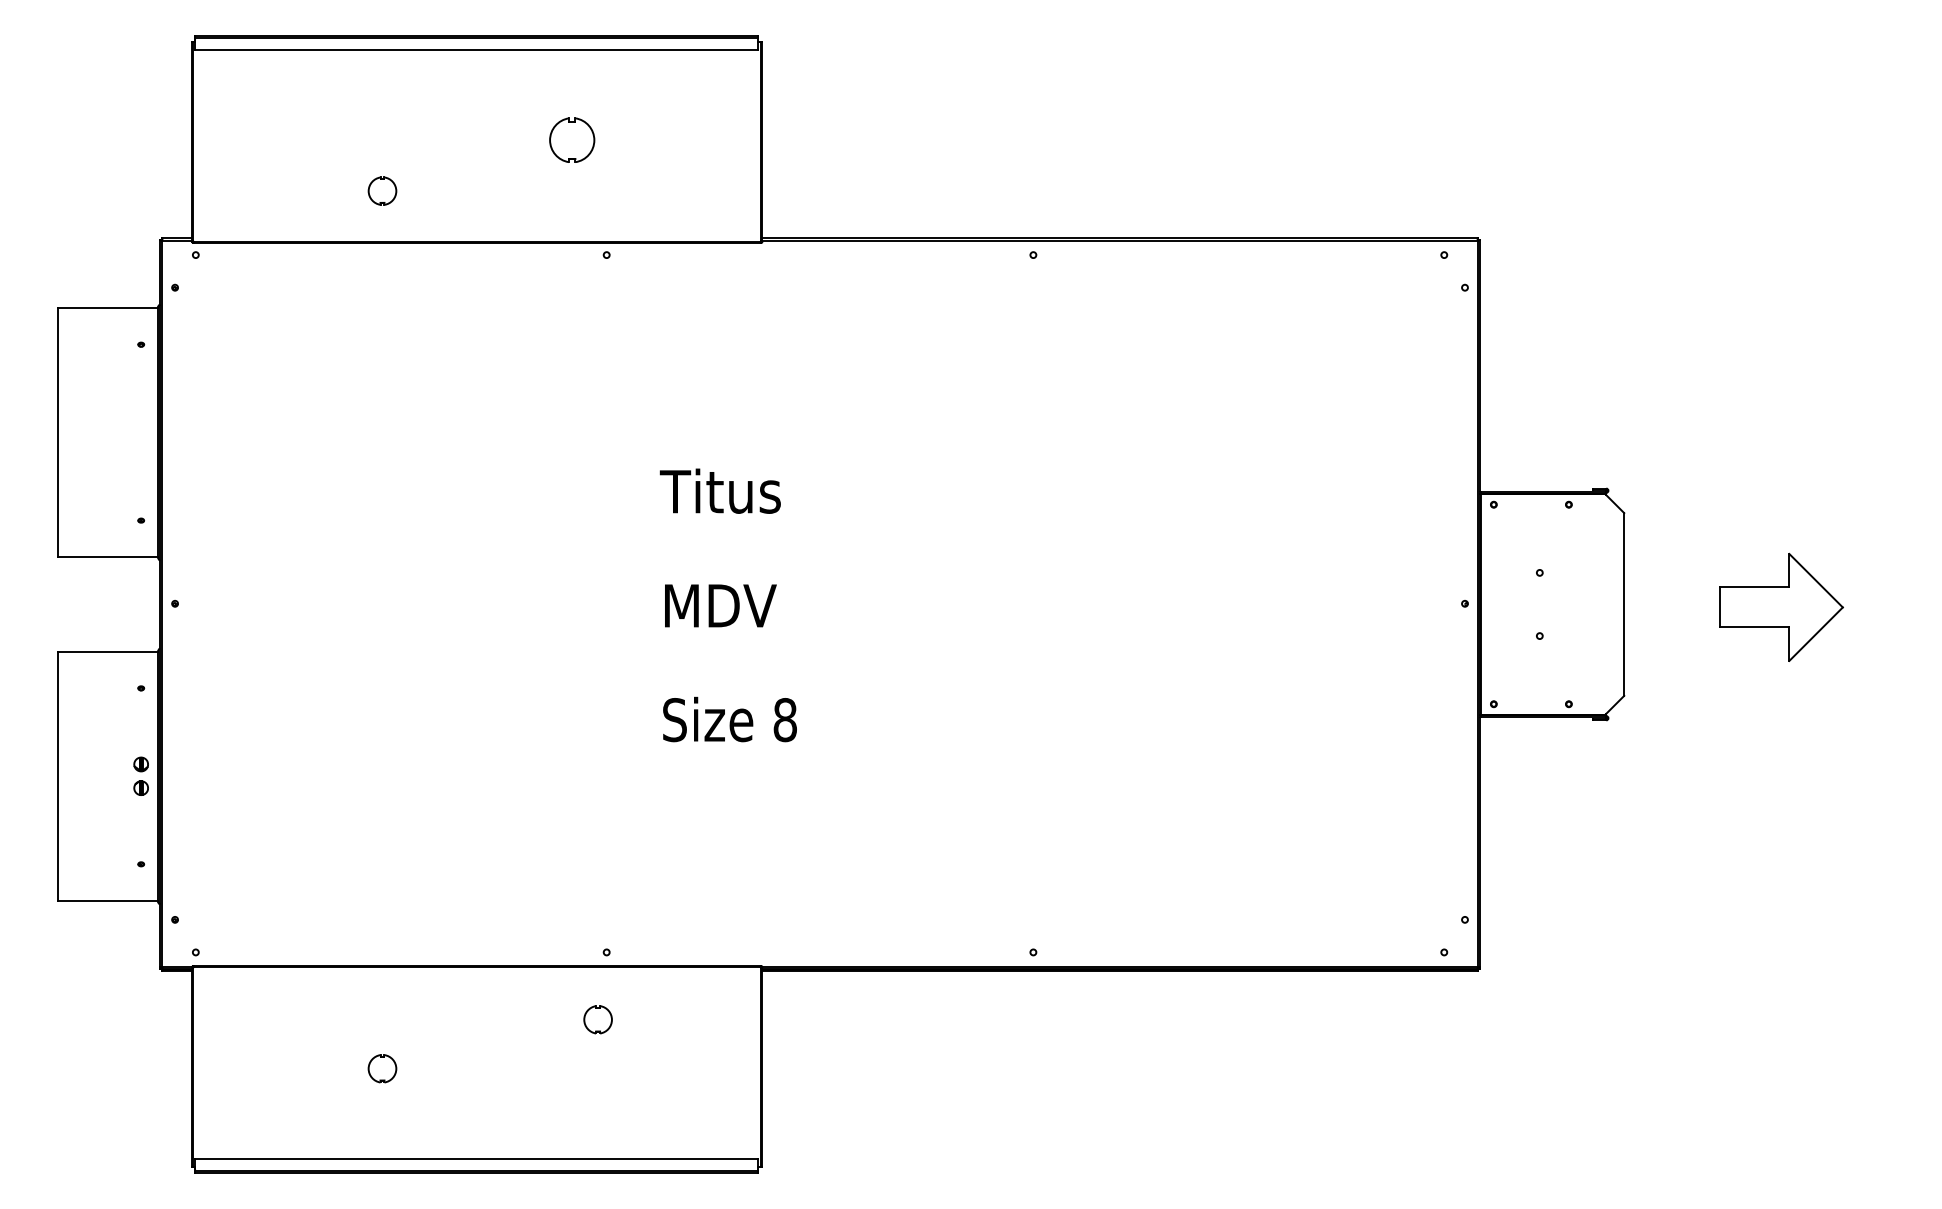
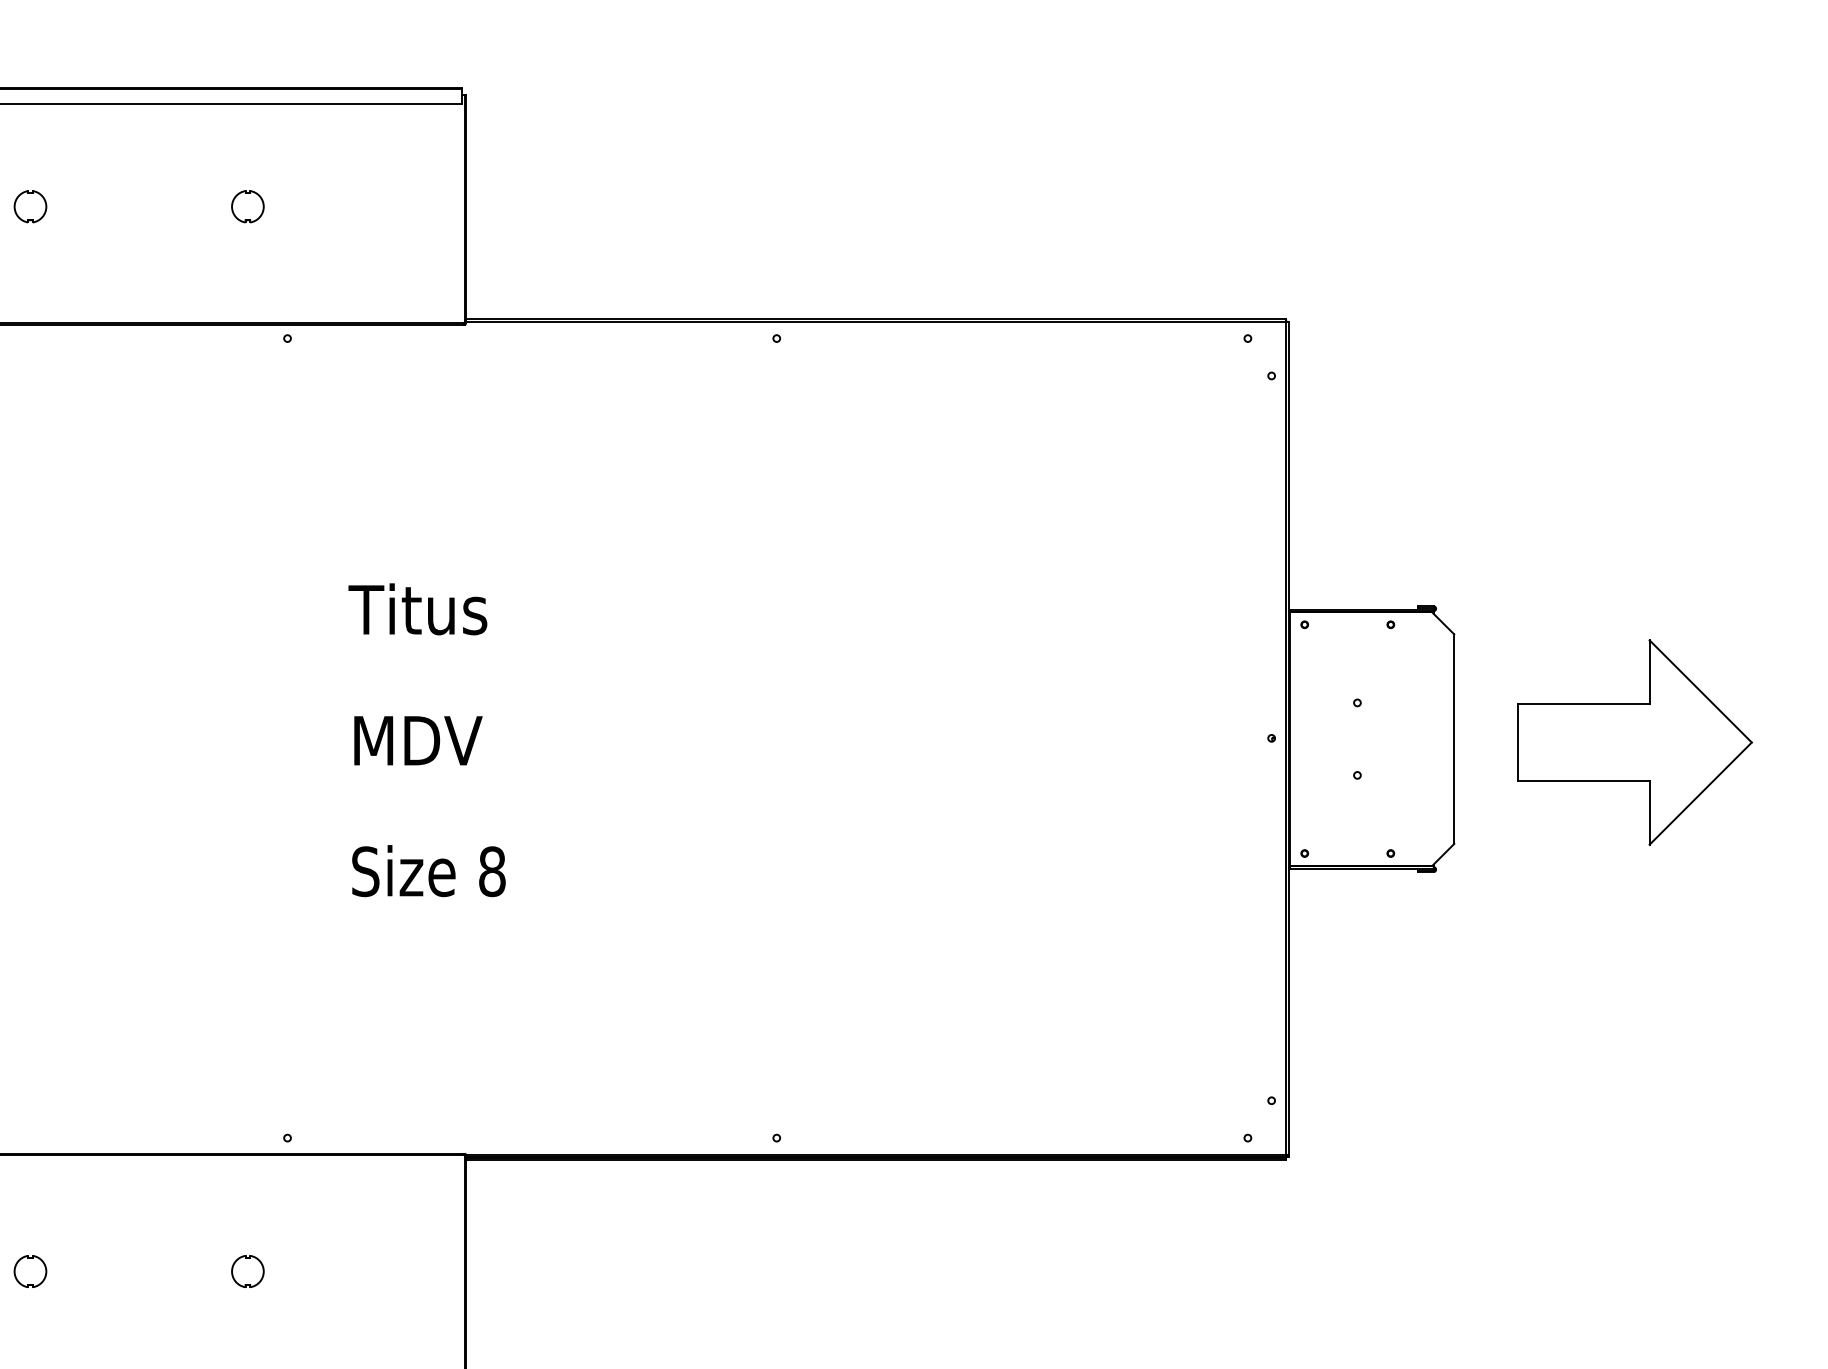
part: (571, 139) -> (247, 206), size x0.62
part: (382, 190) -> (30, 206), moved
part: (1781, 607) -> (1634, 742), size x1.67
part: (597, 1019) -> (247, 1271), moved

